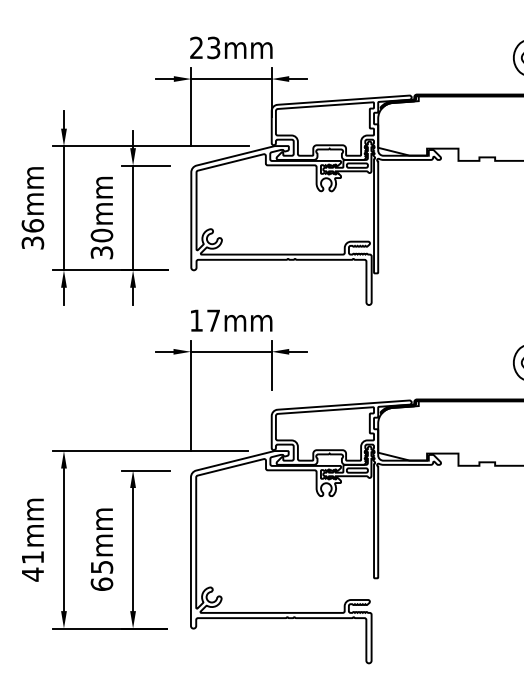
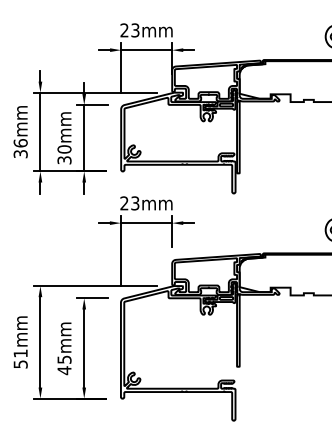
text: (204, 320) -> (129, 203), 17mm -> 23mm
text: (32, 574) -> (20, 364), 41mm -> 51mm
text: (101, 584) -> (64, 370), 65mm -> 45mm

